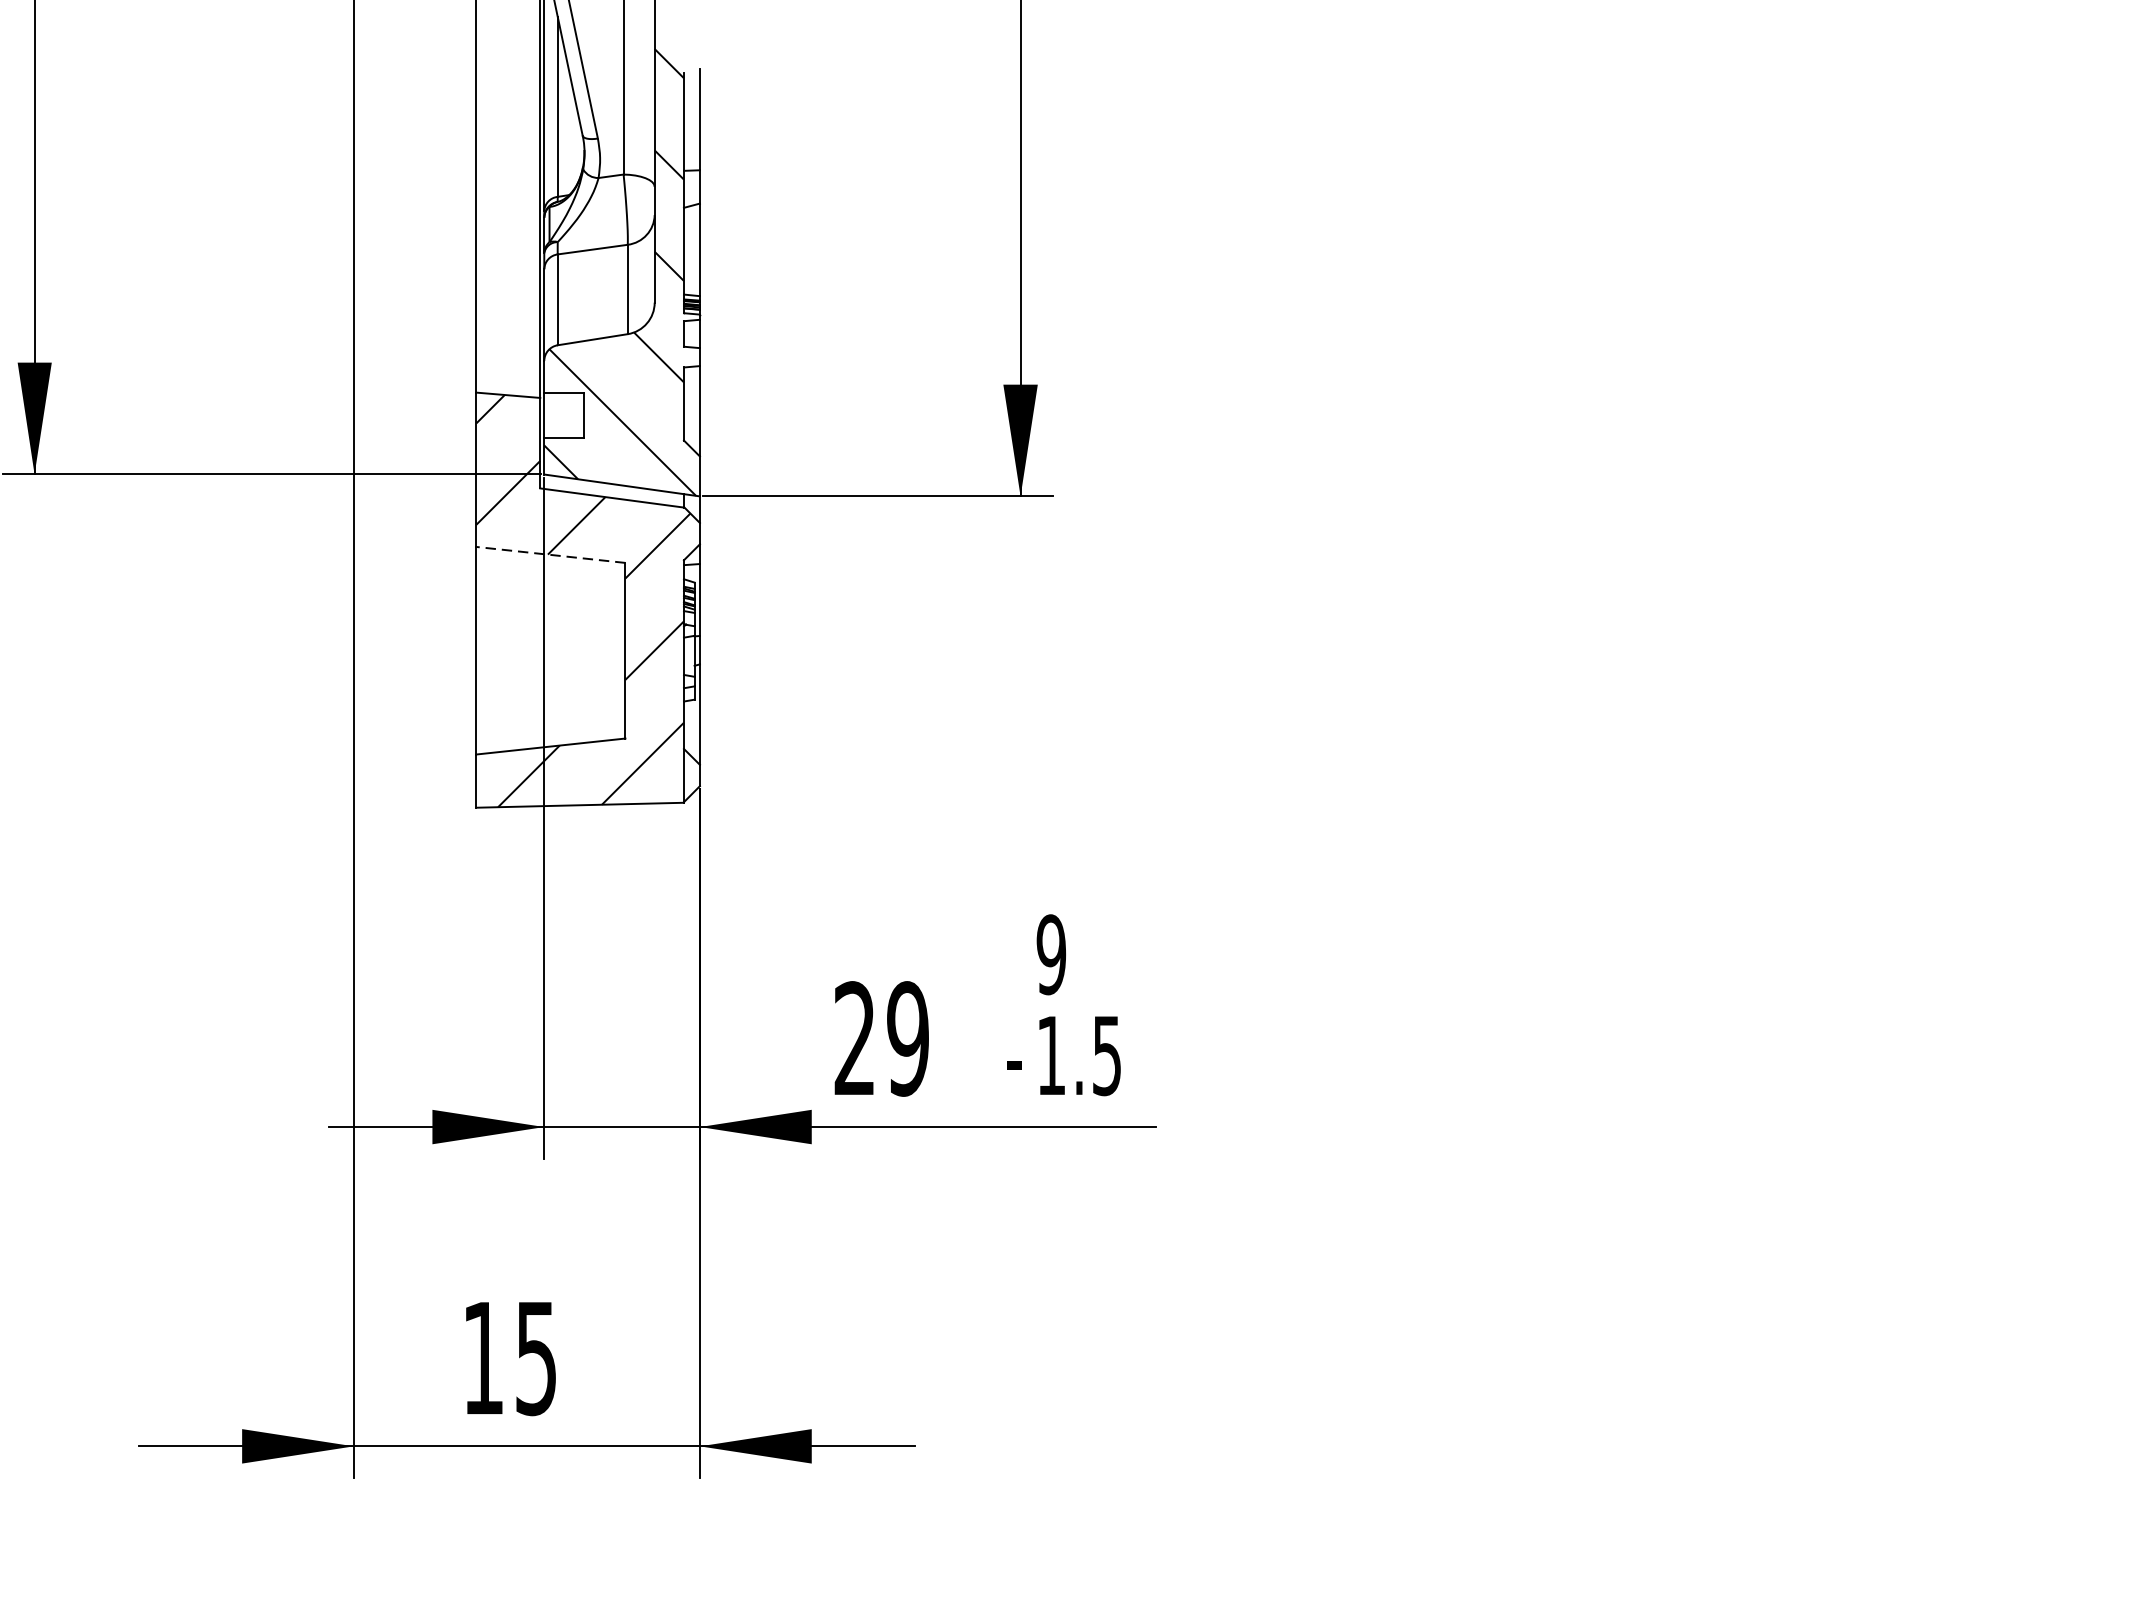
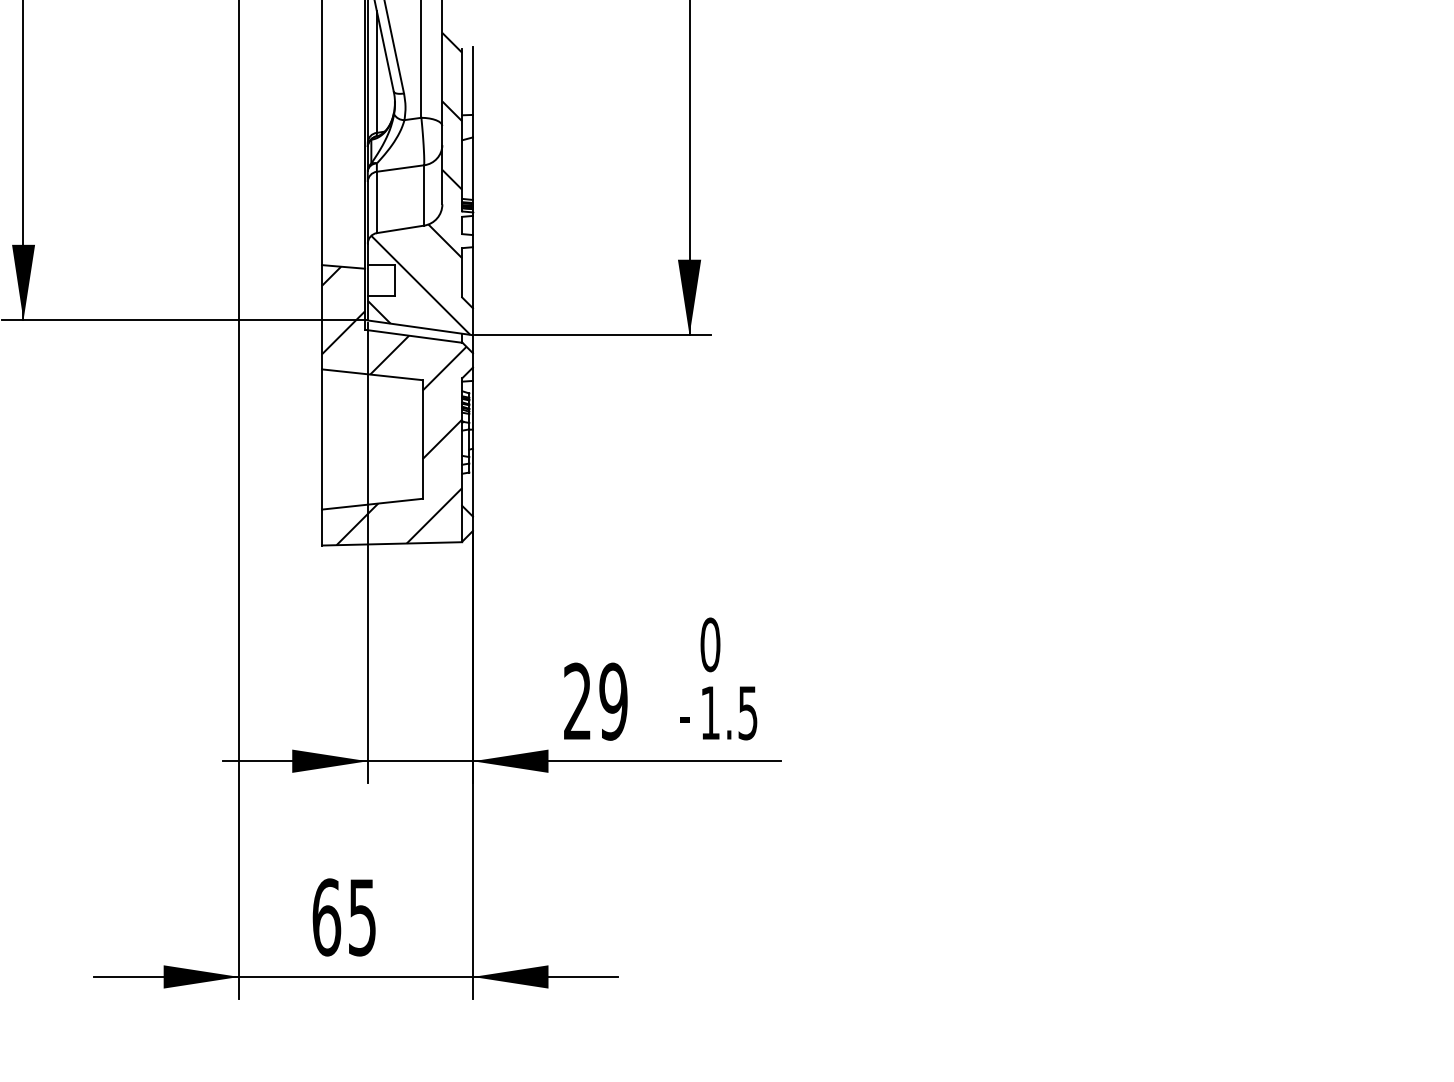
line: (551, 554) -> (372, 374), dashed -> solid
text: (1051, 954) -> (710, 644), 9 -> 0
text: (483, 1358) -> (326, 917), 15 -> 65

